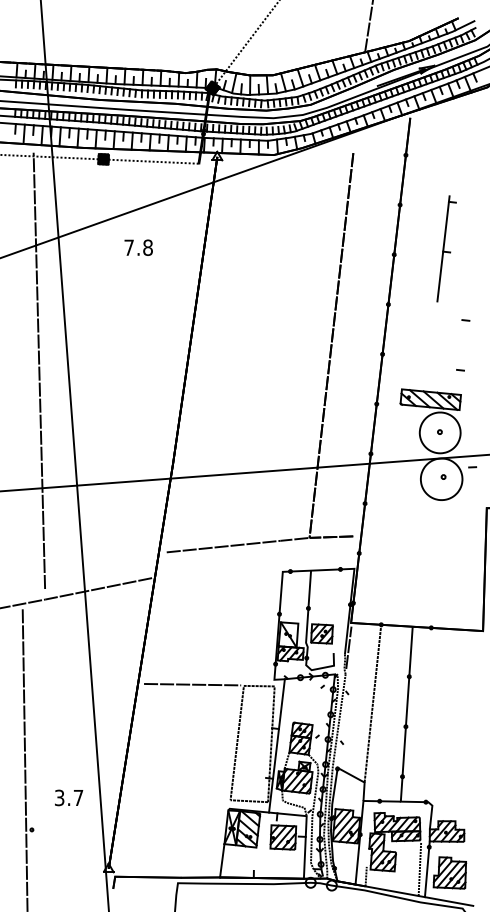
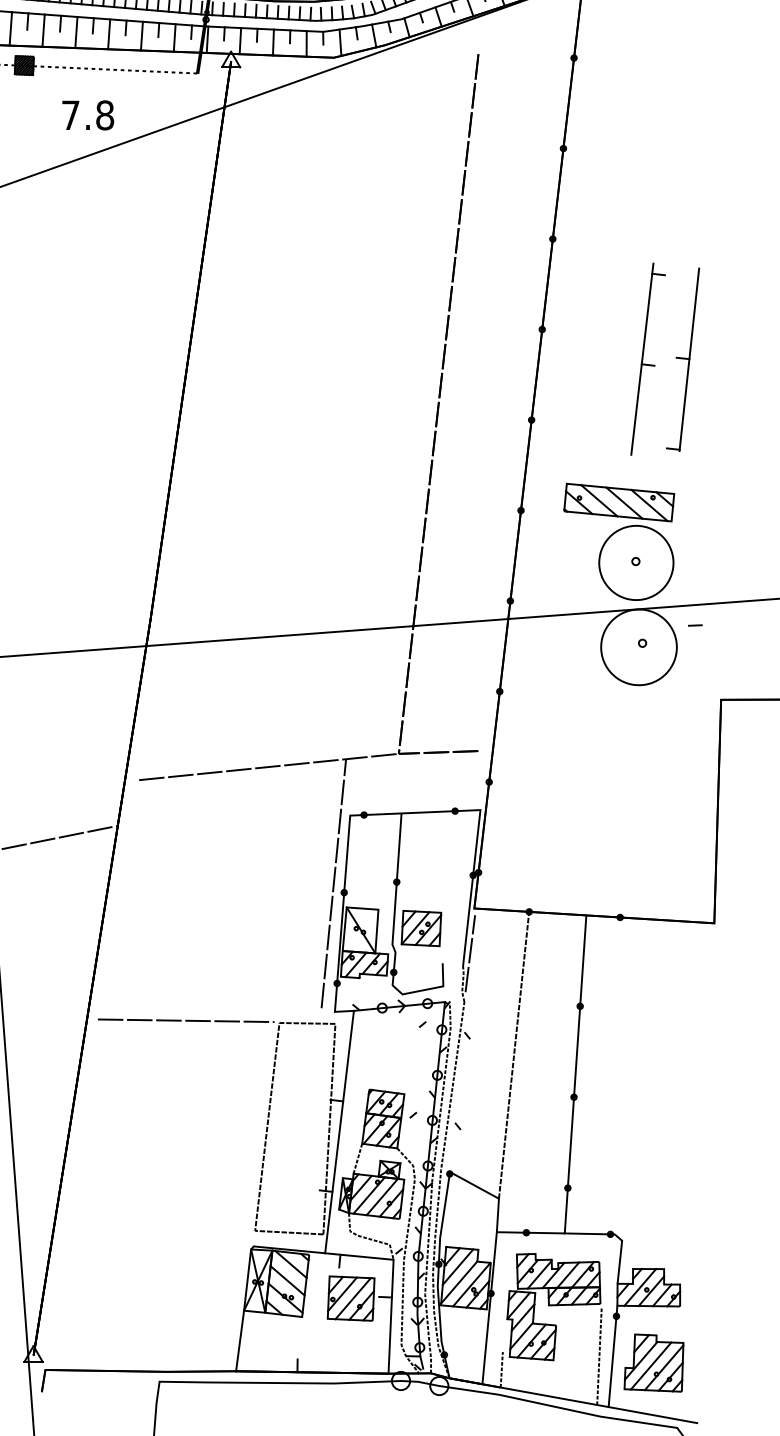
text: (138, 247) -> (87, 114), moved
part: (446, 248) -> (647, 358), moved
line: (468, 321) -> (687, 360), added
line: (273, 608) -> (333, 882), added

